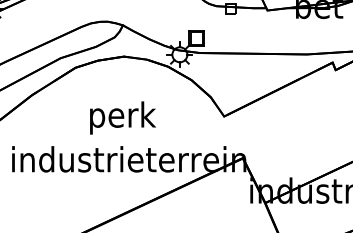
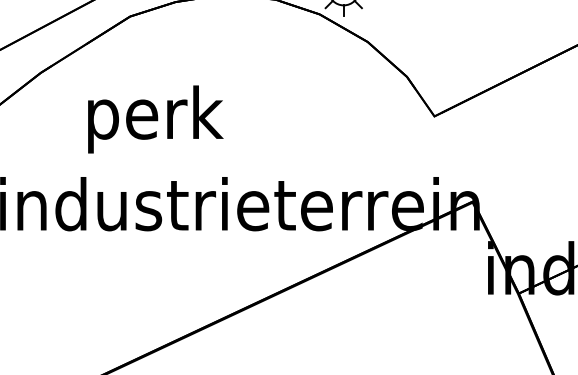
text: (122, 117) -> (154, 118), moved

